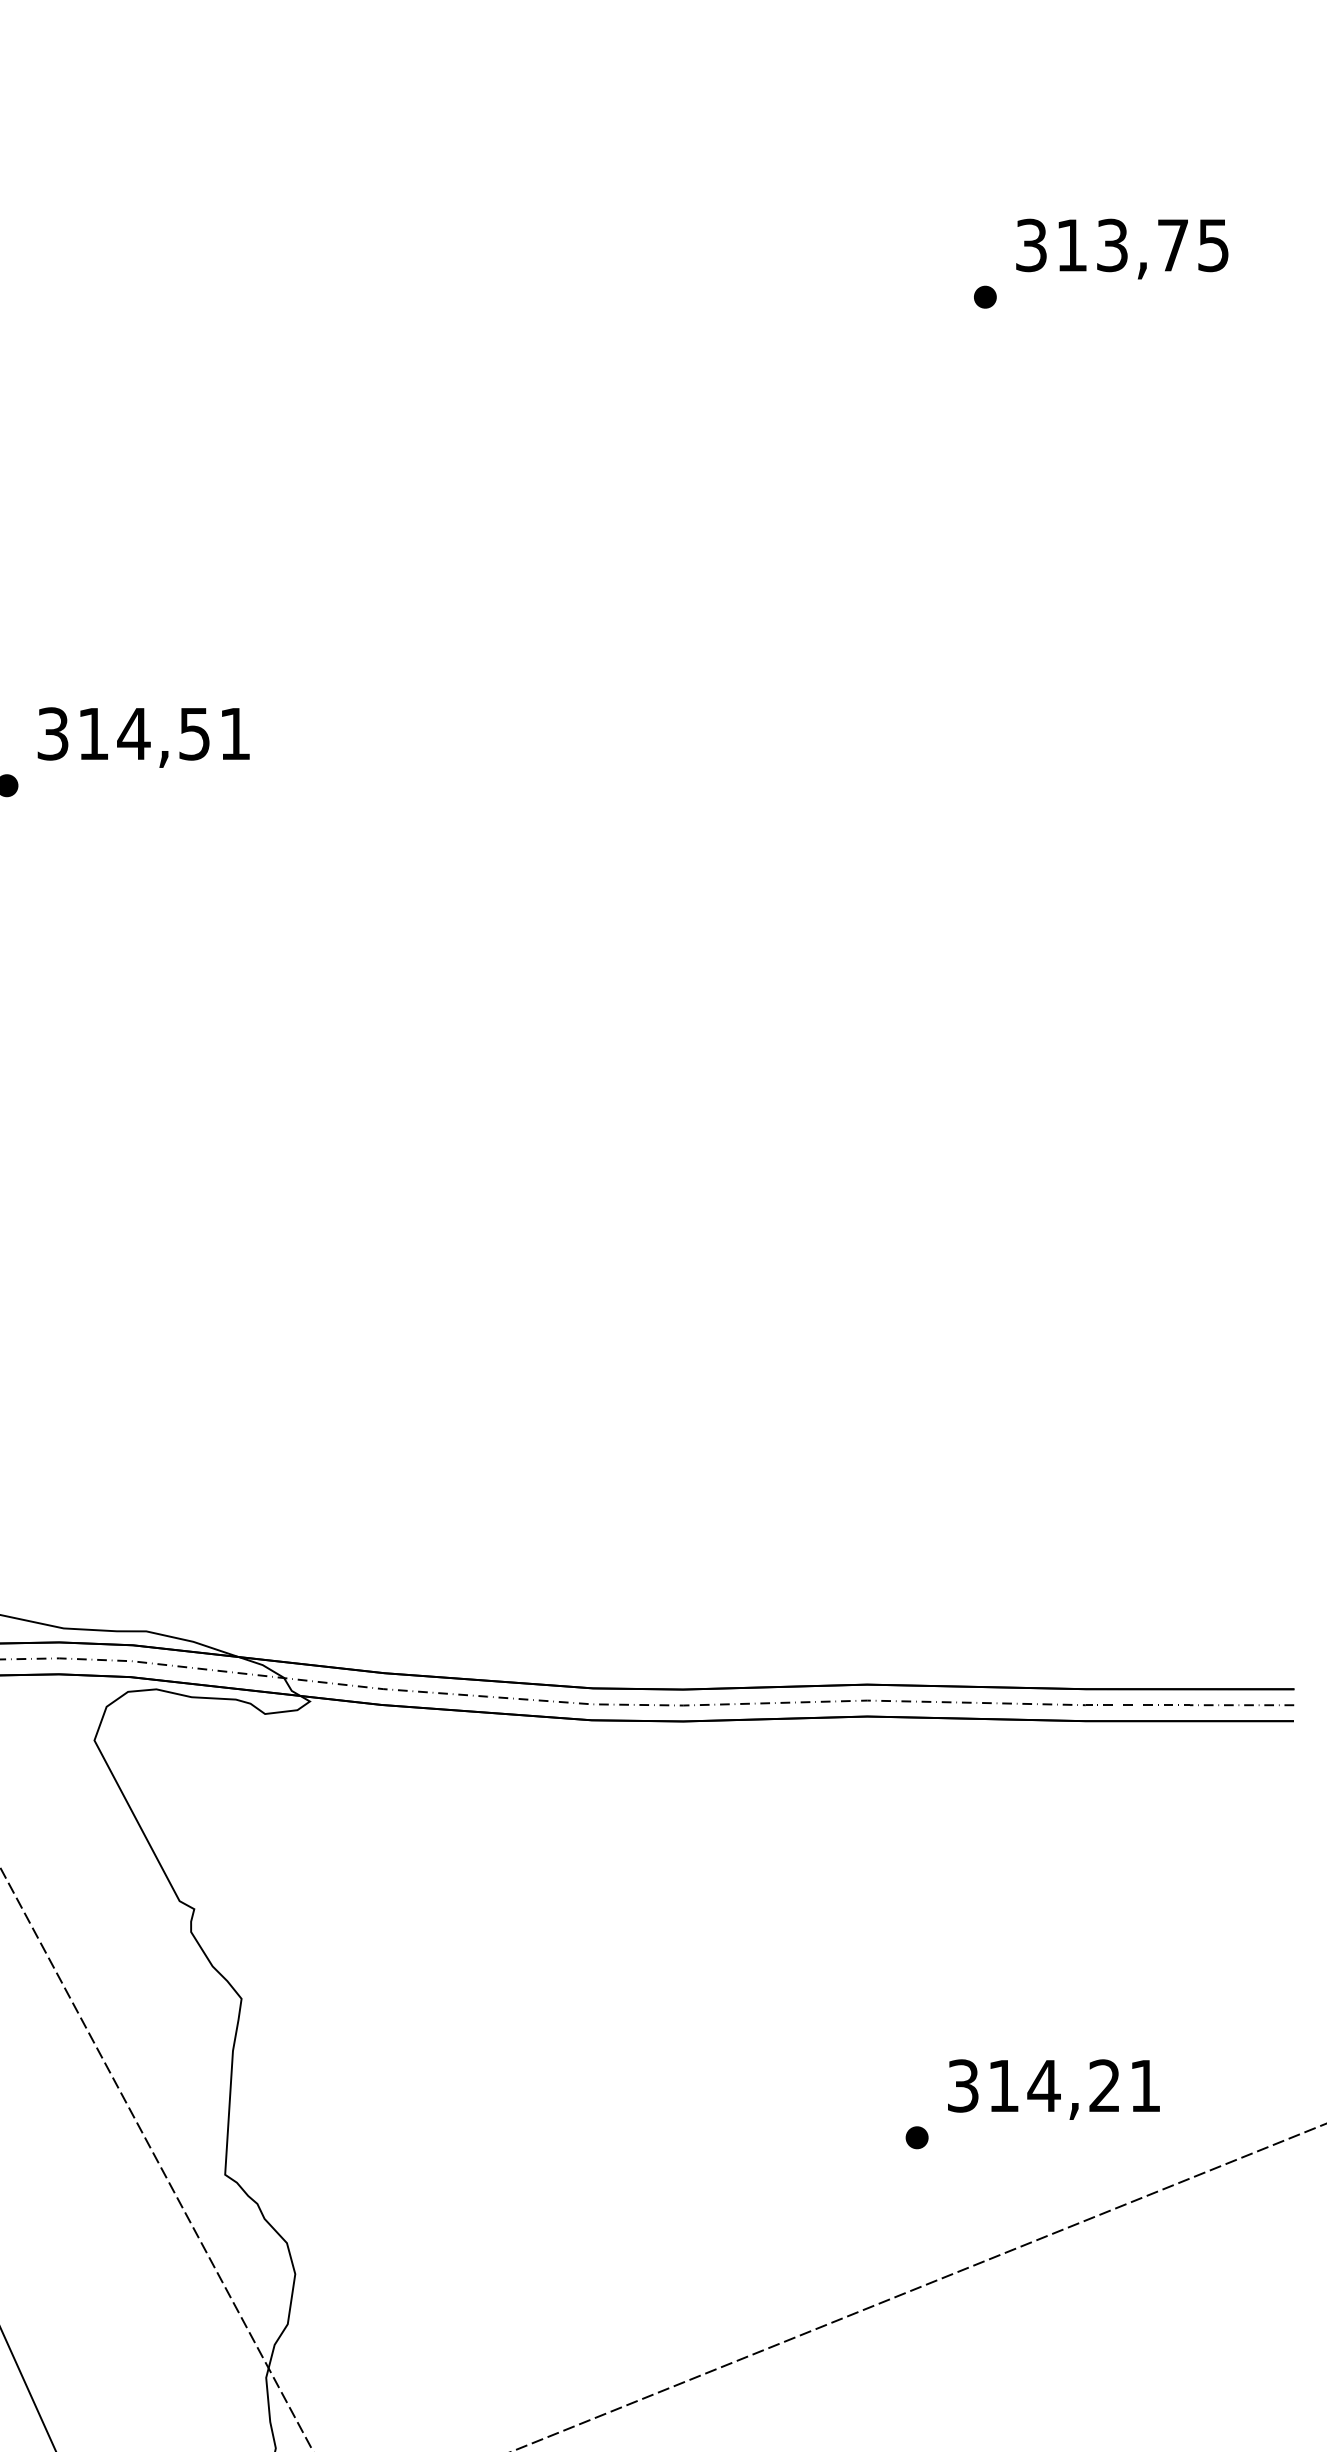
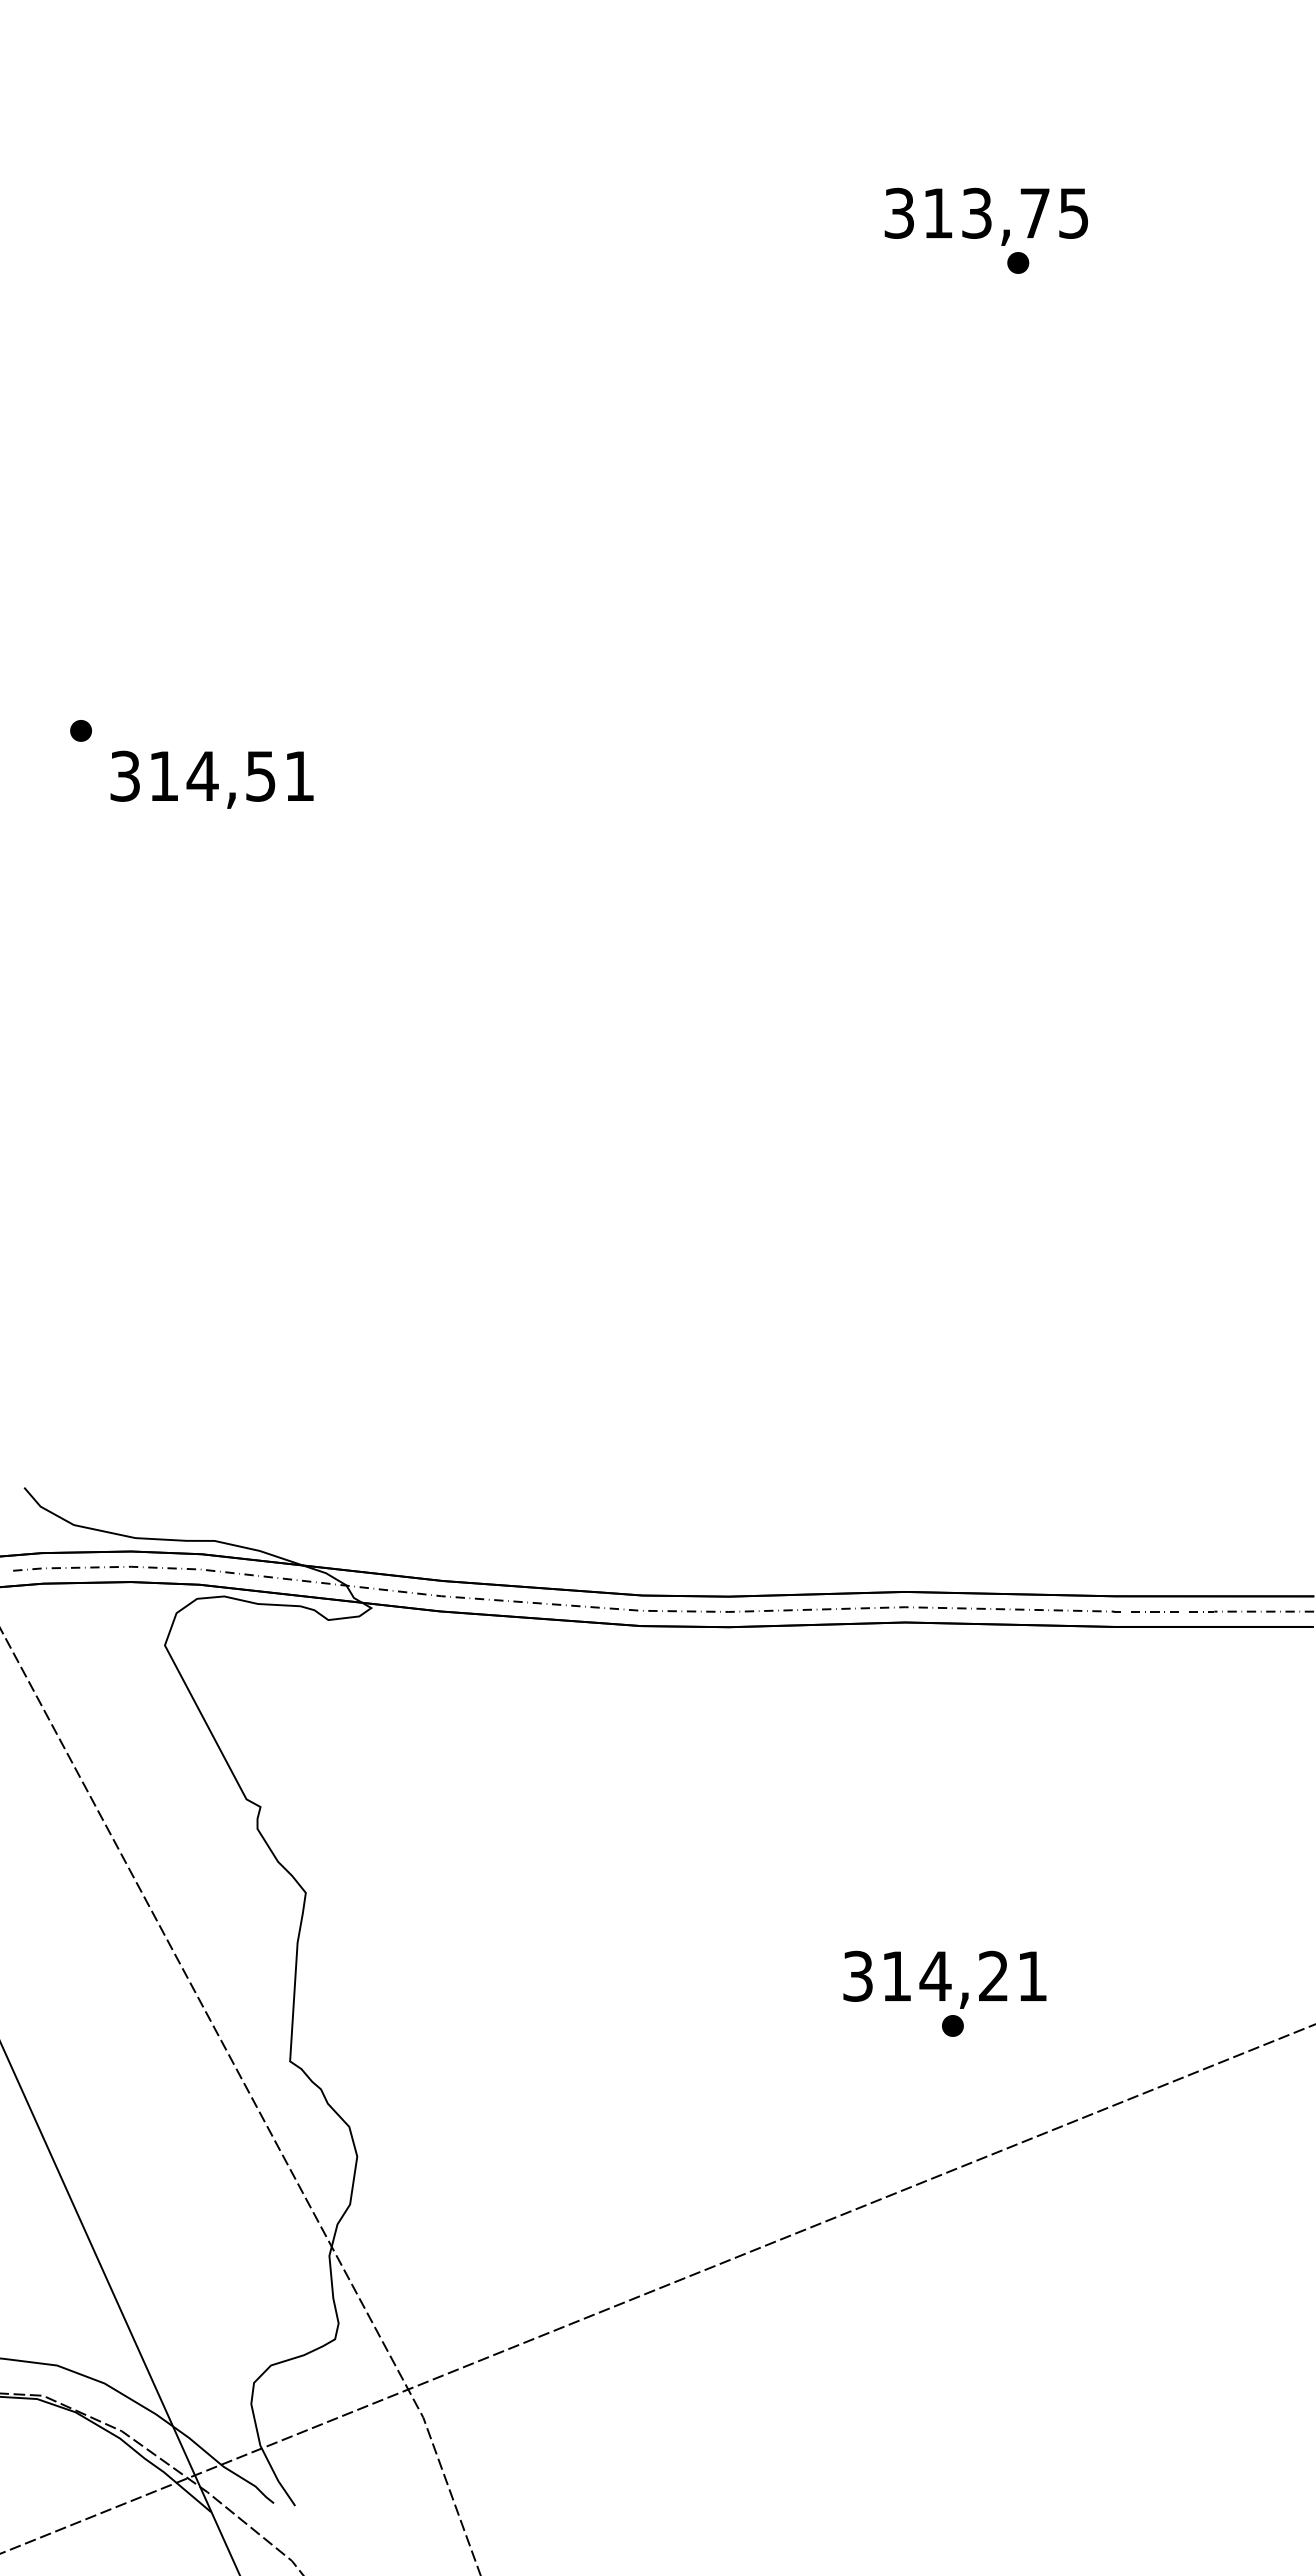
text: (1121, 248) -> (985, 216), moved
text: (143, 737) -> (211, 779), moved
text: (1053, 2089) -> (944, 1979), moved

